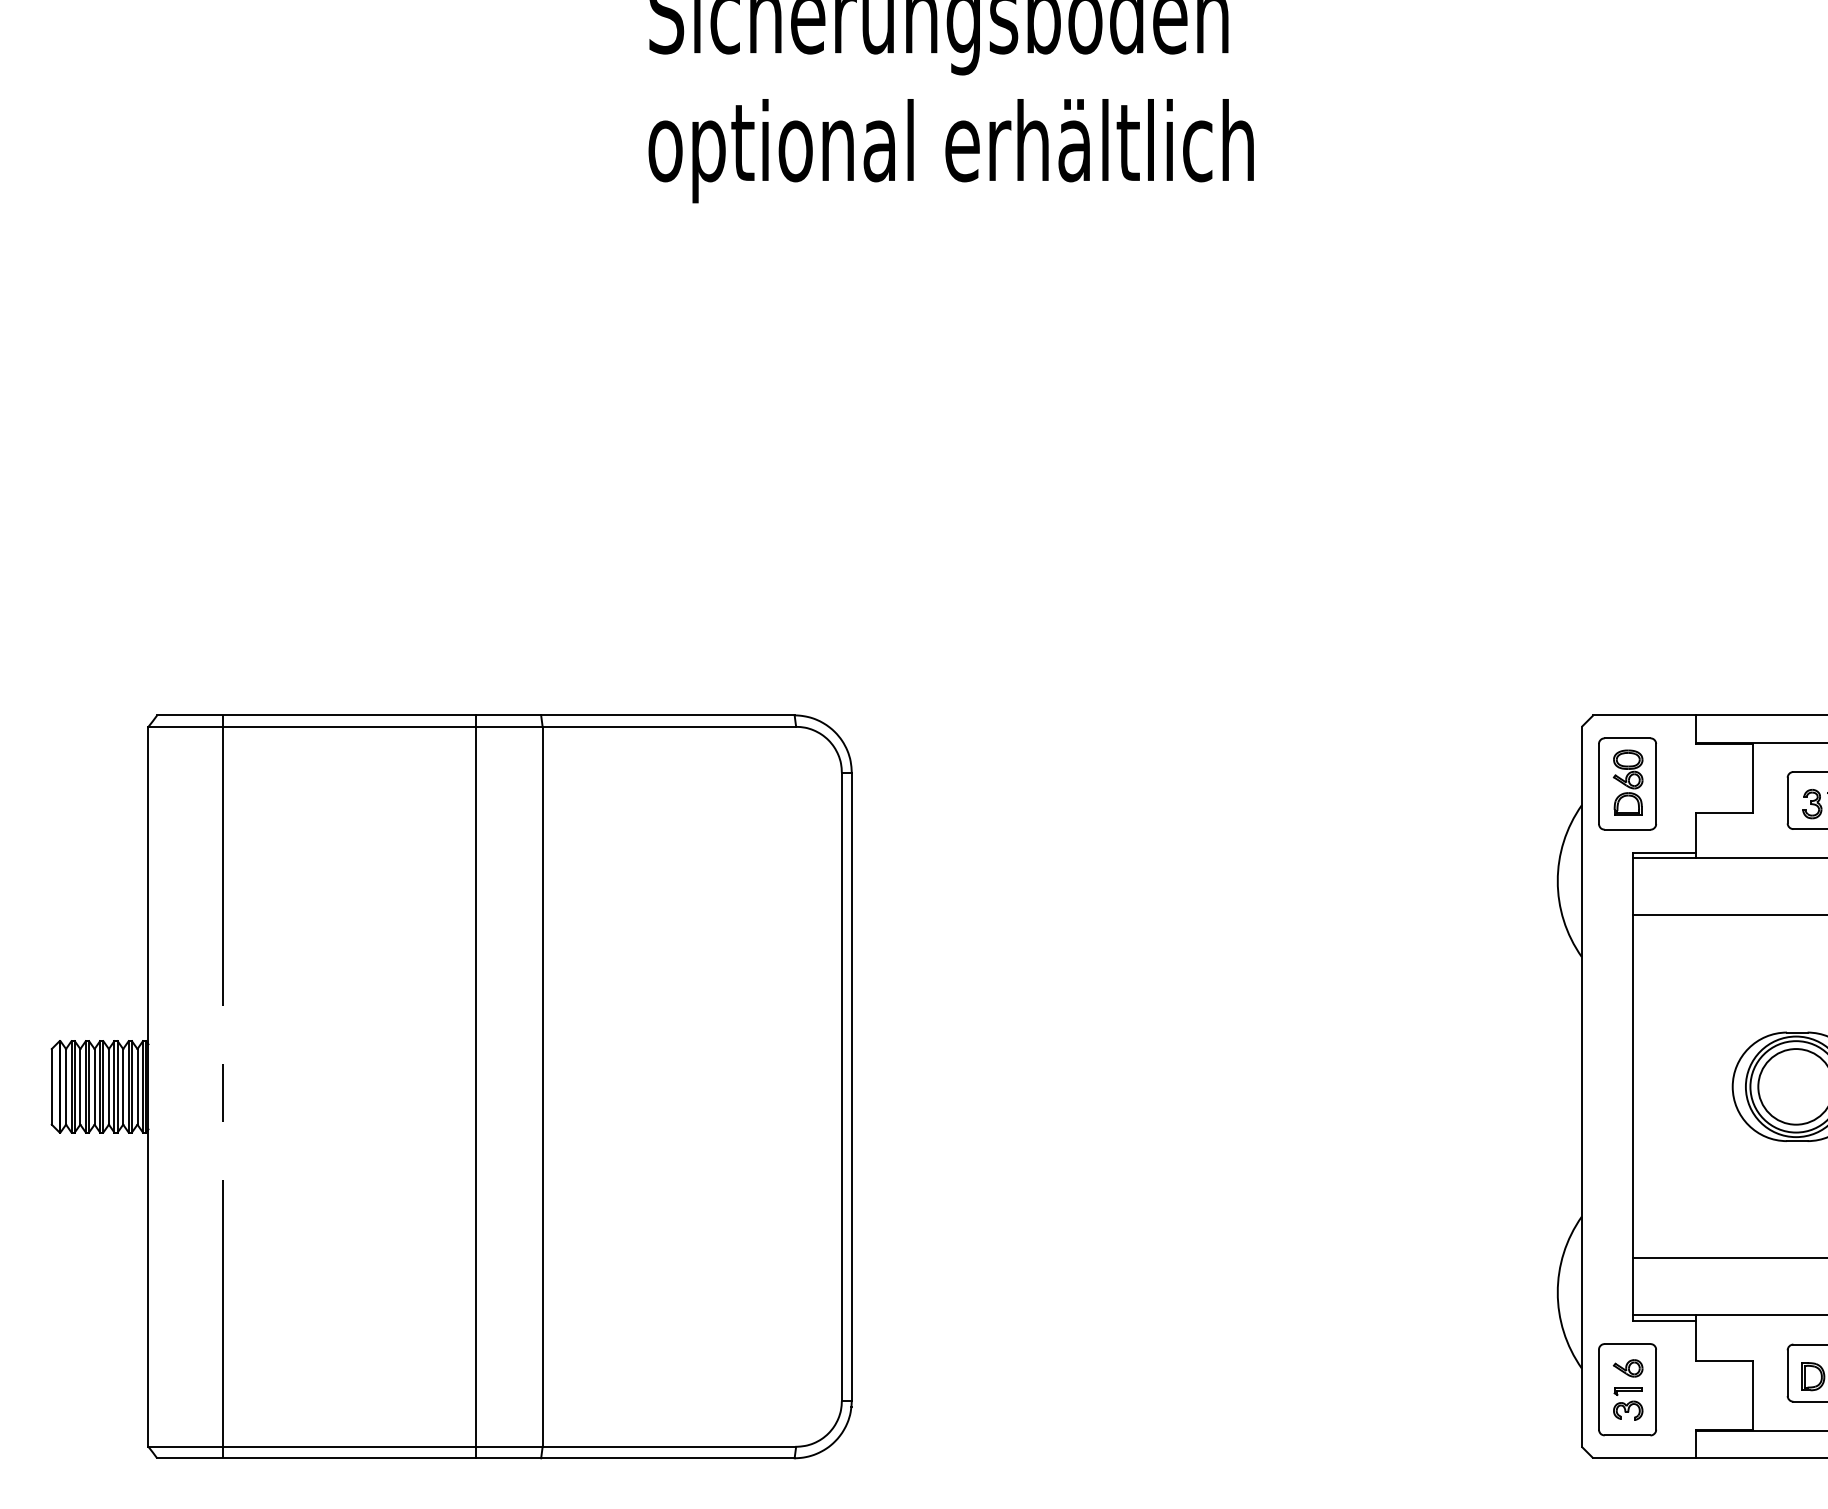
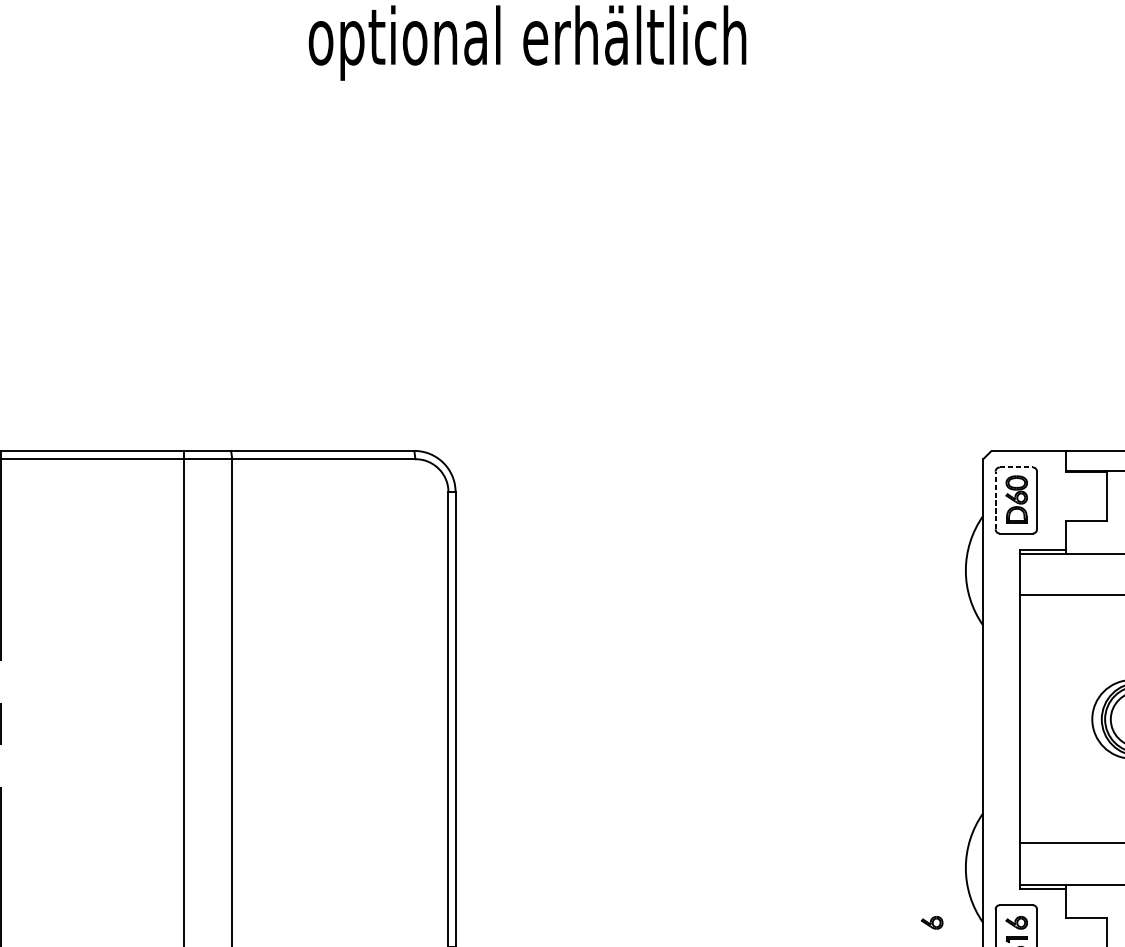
line: (1627, 738) -> (1016, 467), solid -> dashed
line: (1599, 783) -> (996, 500), solid -> dashed
part: (1510, 1368) -> (931, 922), added

